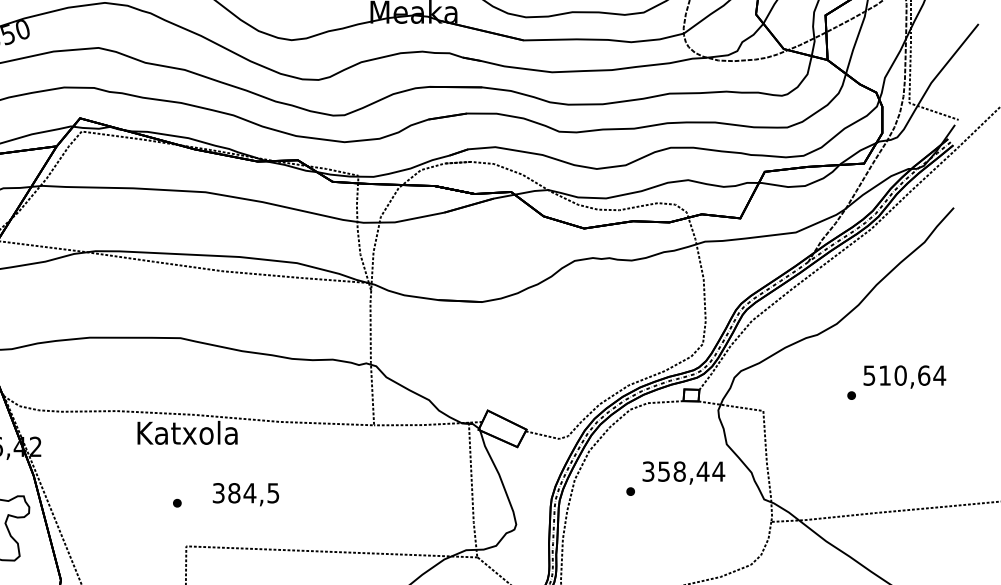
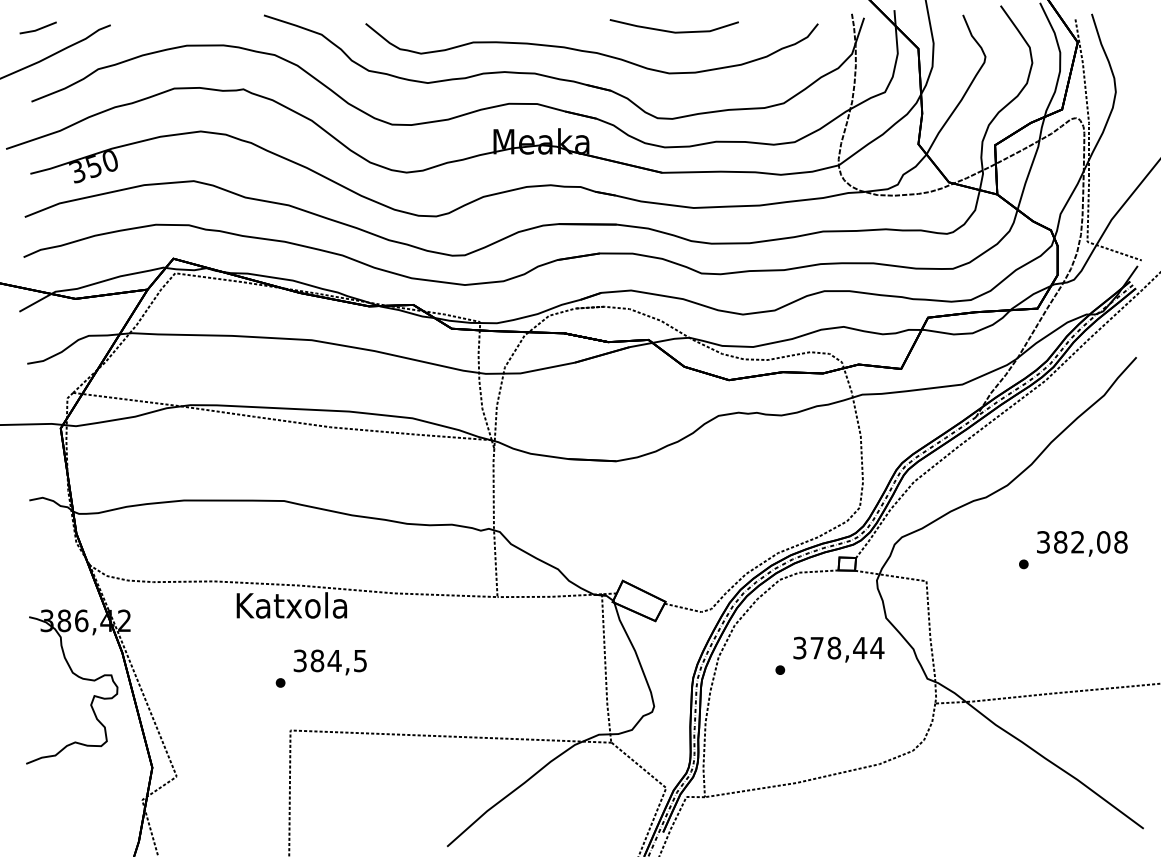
text: (904, 375) -> (1082, 542), 510,64 -> 382,08
text: (663, 471) -> (816, 648), 358,44 -> 378,44
text: (245, 494) -> (329, 662), moved

